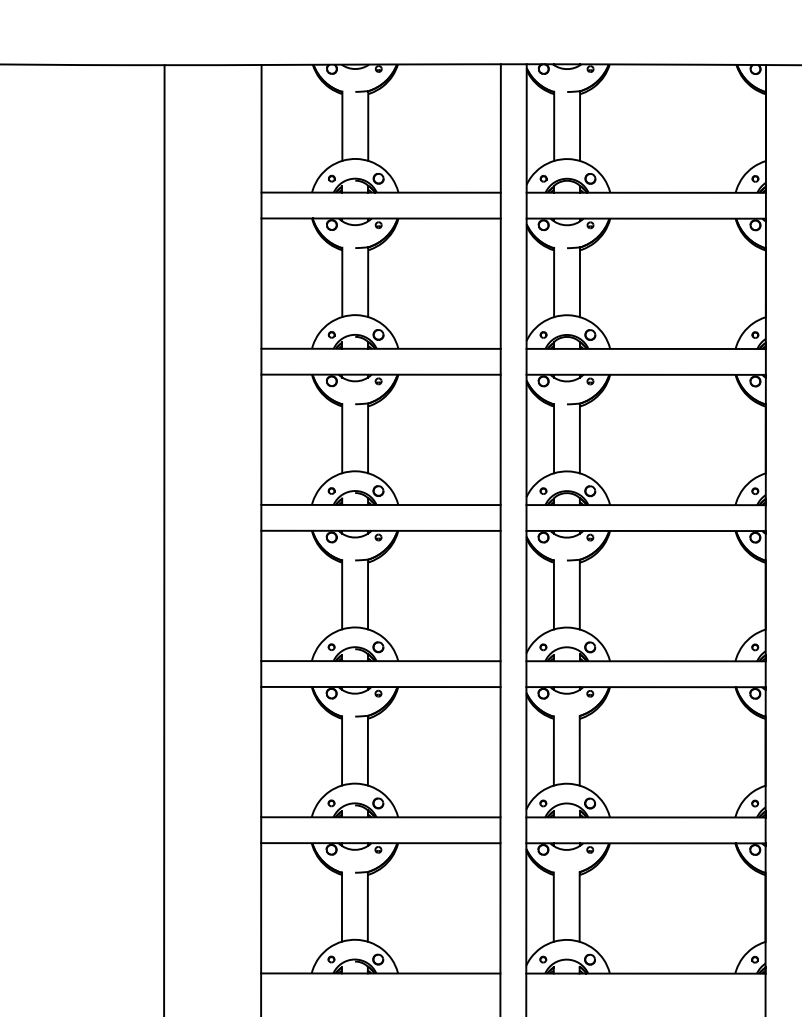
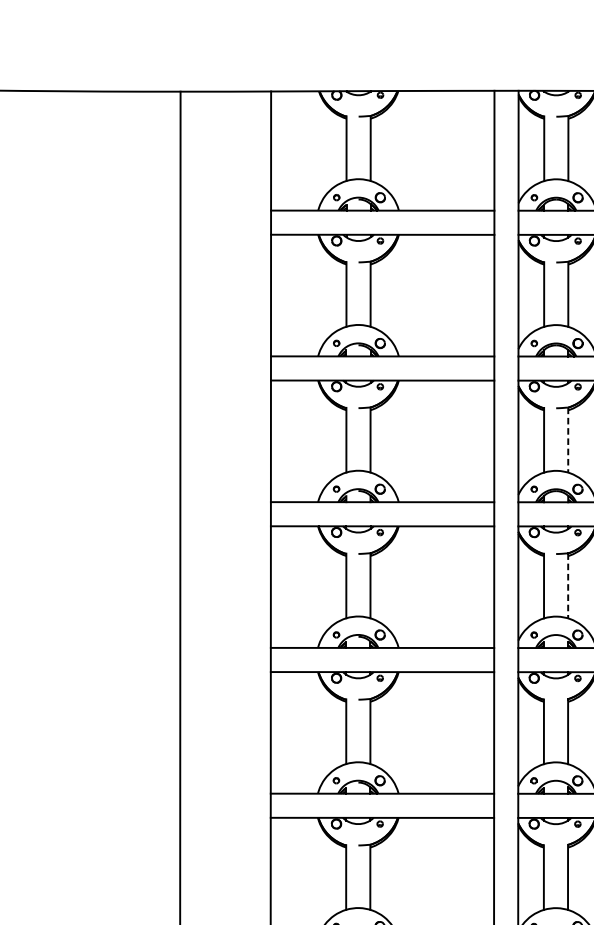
line: (579, 438) -> (567, 440), solid -> dashed
line: (579, 594) -> (567, 585), solid -> dashed

